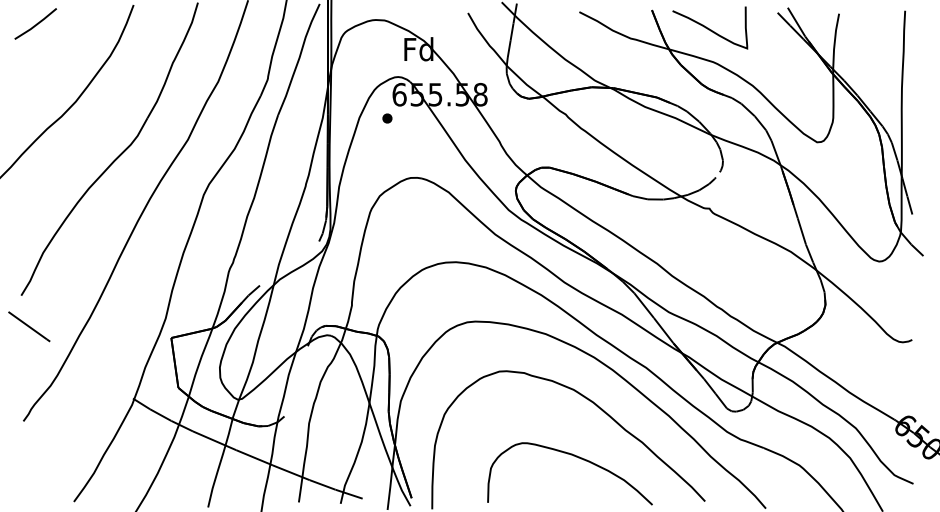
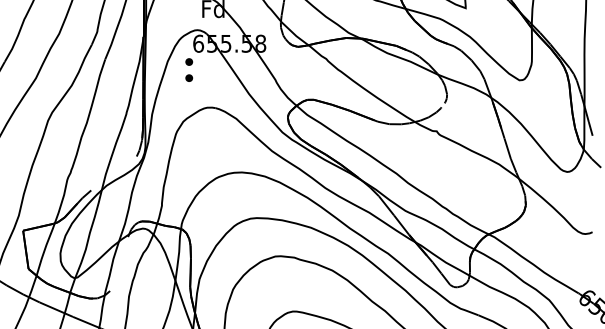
part: (387, 139) -> (189, 78), added

